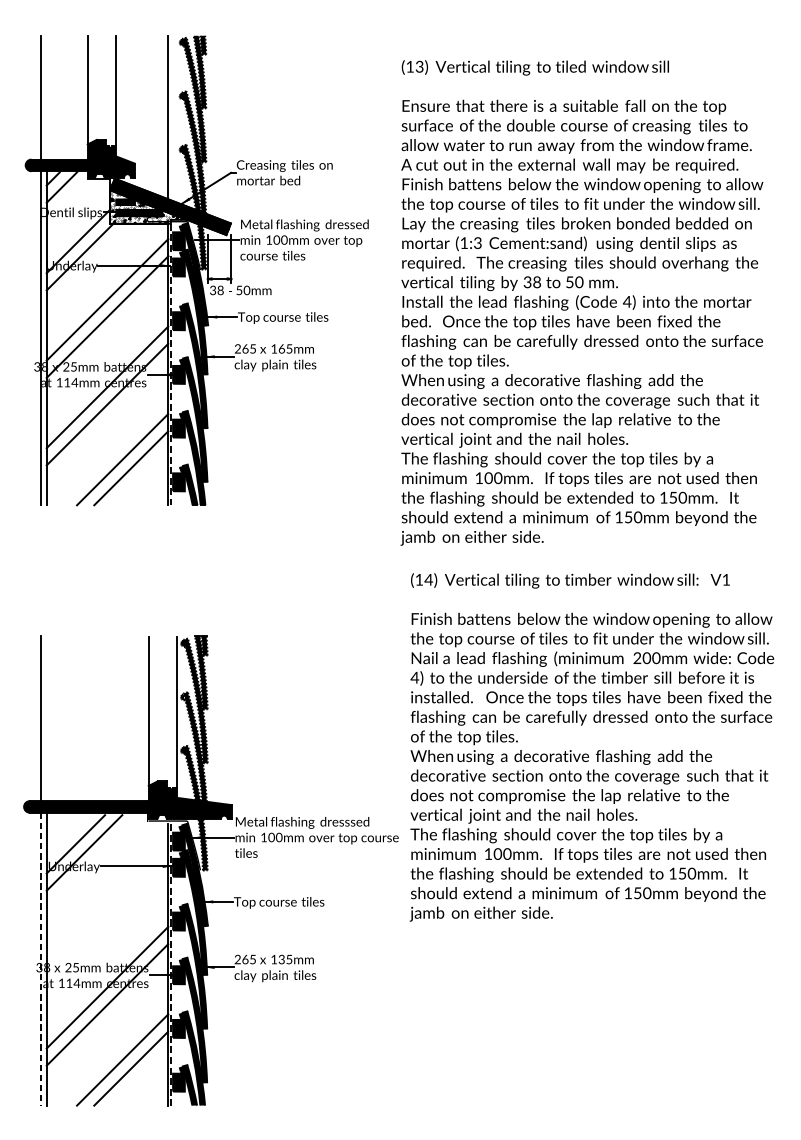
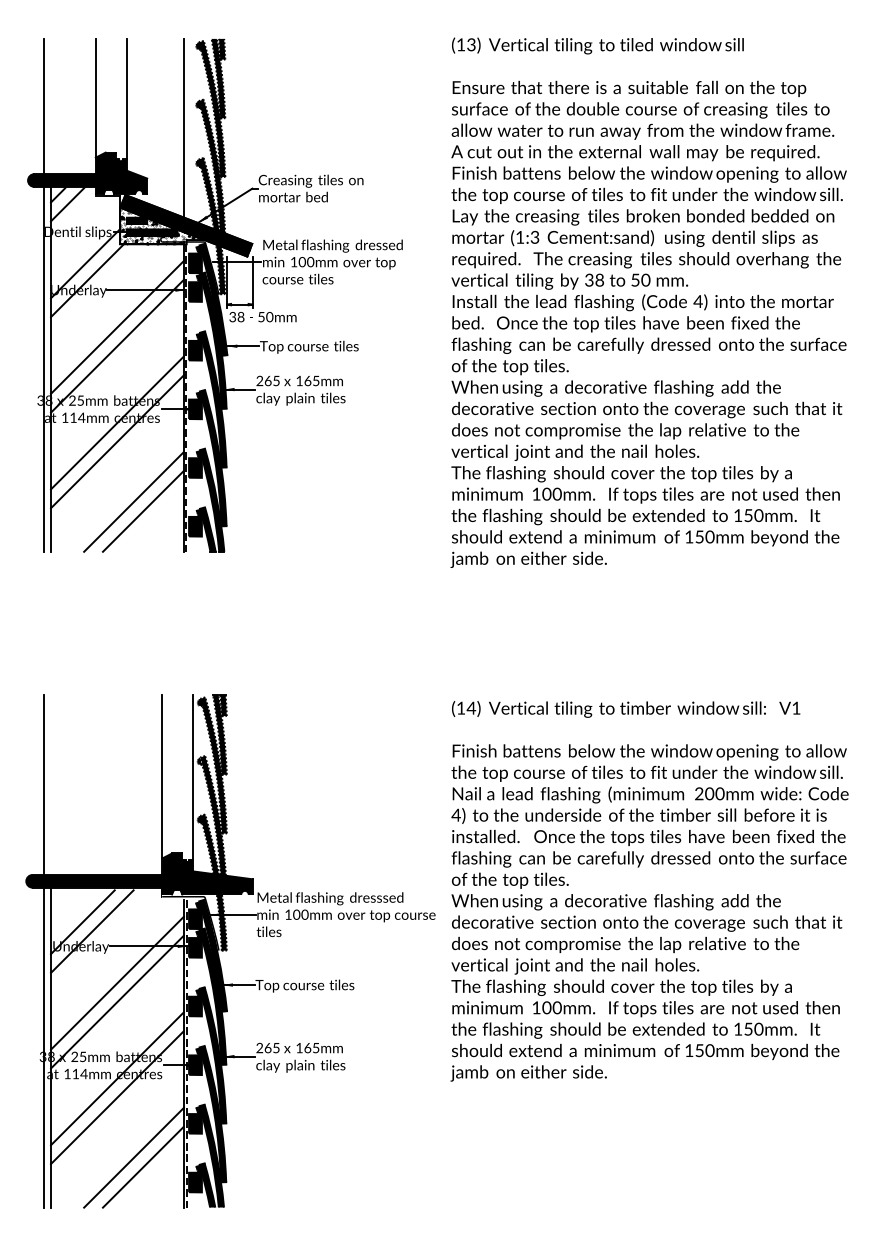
text: (581, 302) -> (648, 302), moved
text: (591, 747) -> (649, 891), moved
line: (107, 899) -> (117, 982), added
line: (107, 916) -> (117, 1001), added
line: (40, 959) -> (44, 1047), dashed -> solid
text: (281, 959) -> (307, 1047), 135mm -> 165mm

